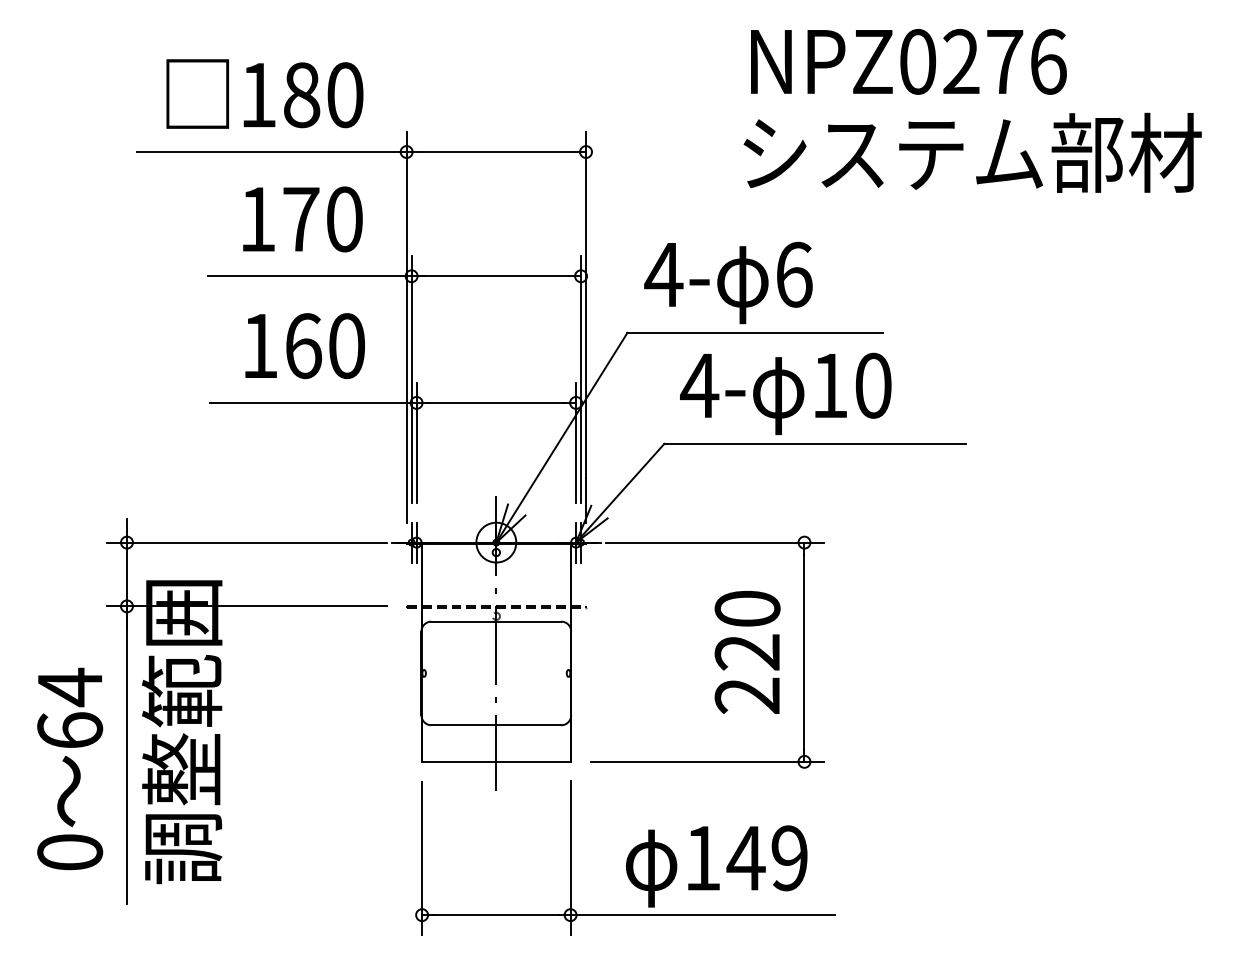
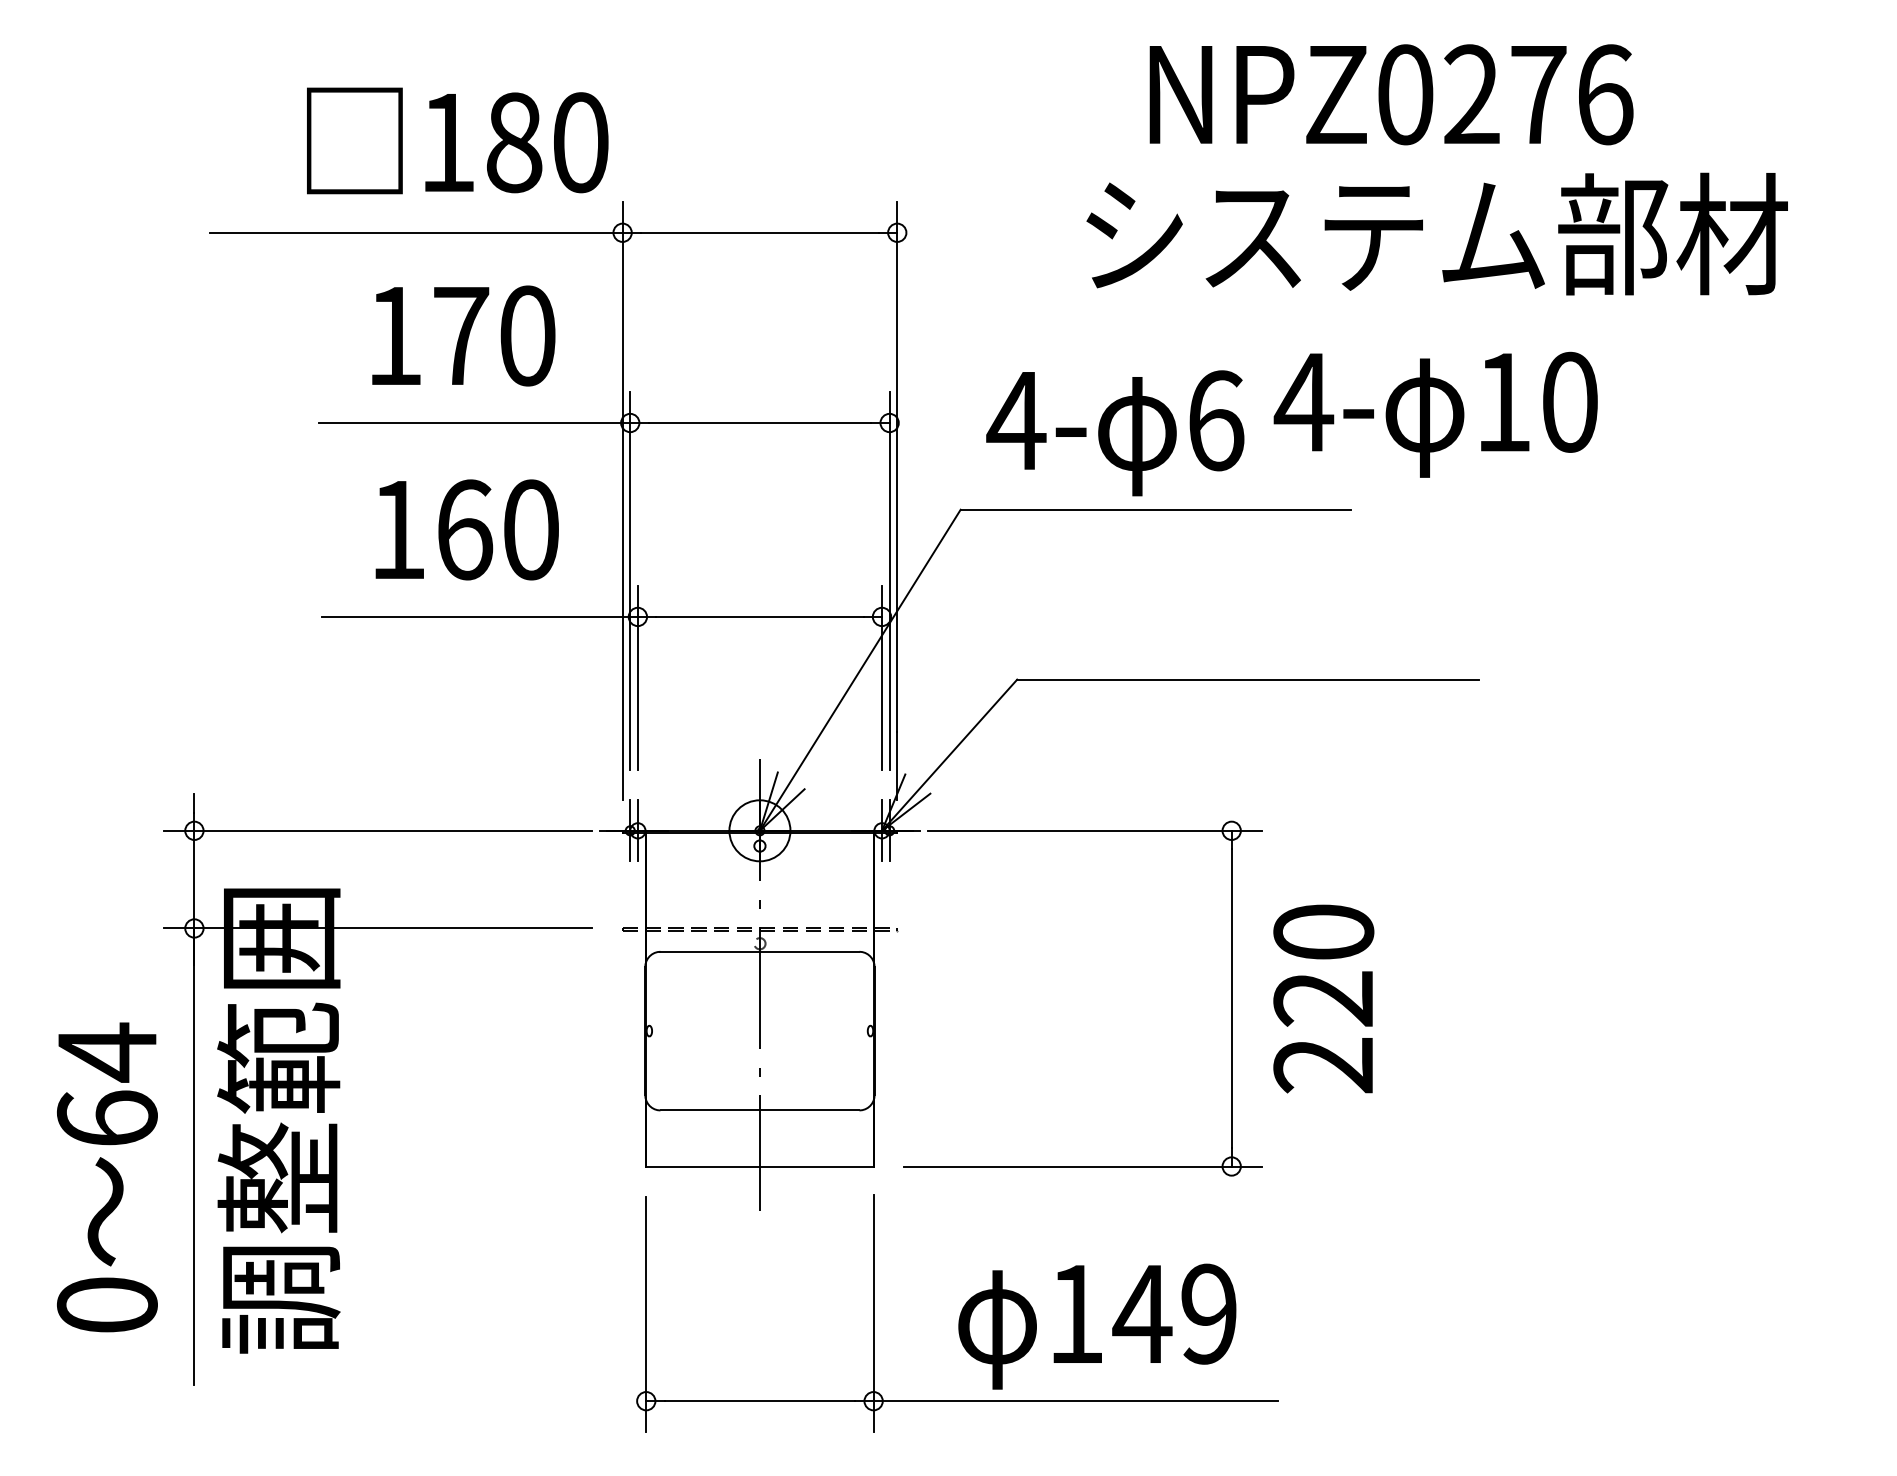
text: (264, 93) -> (457, 140), moved
text: (972, 152) -> (1436, 233), moved
text: (785, 393) -> (1435, 414), moved
text: (747, 652) -> (1323, 999), moved

